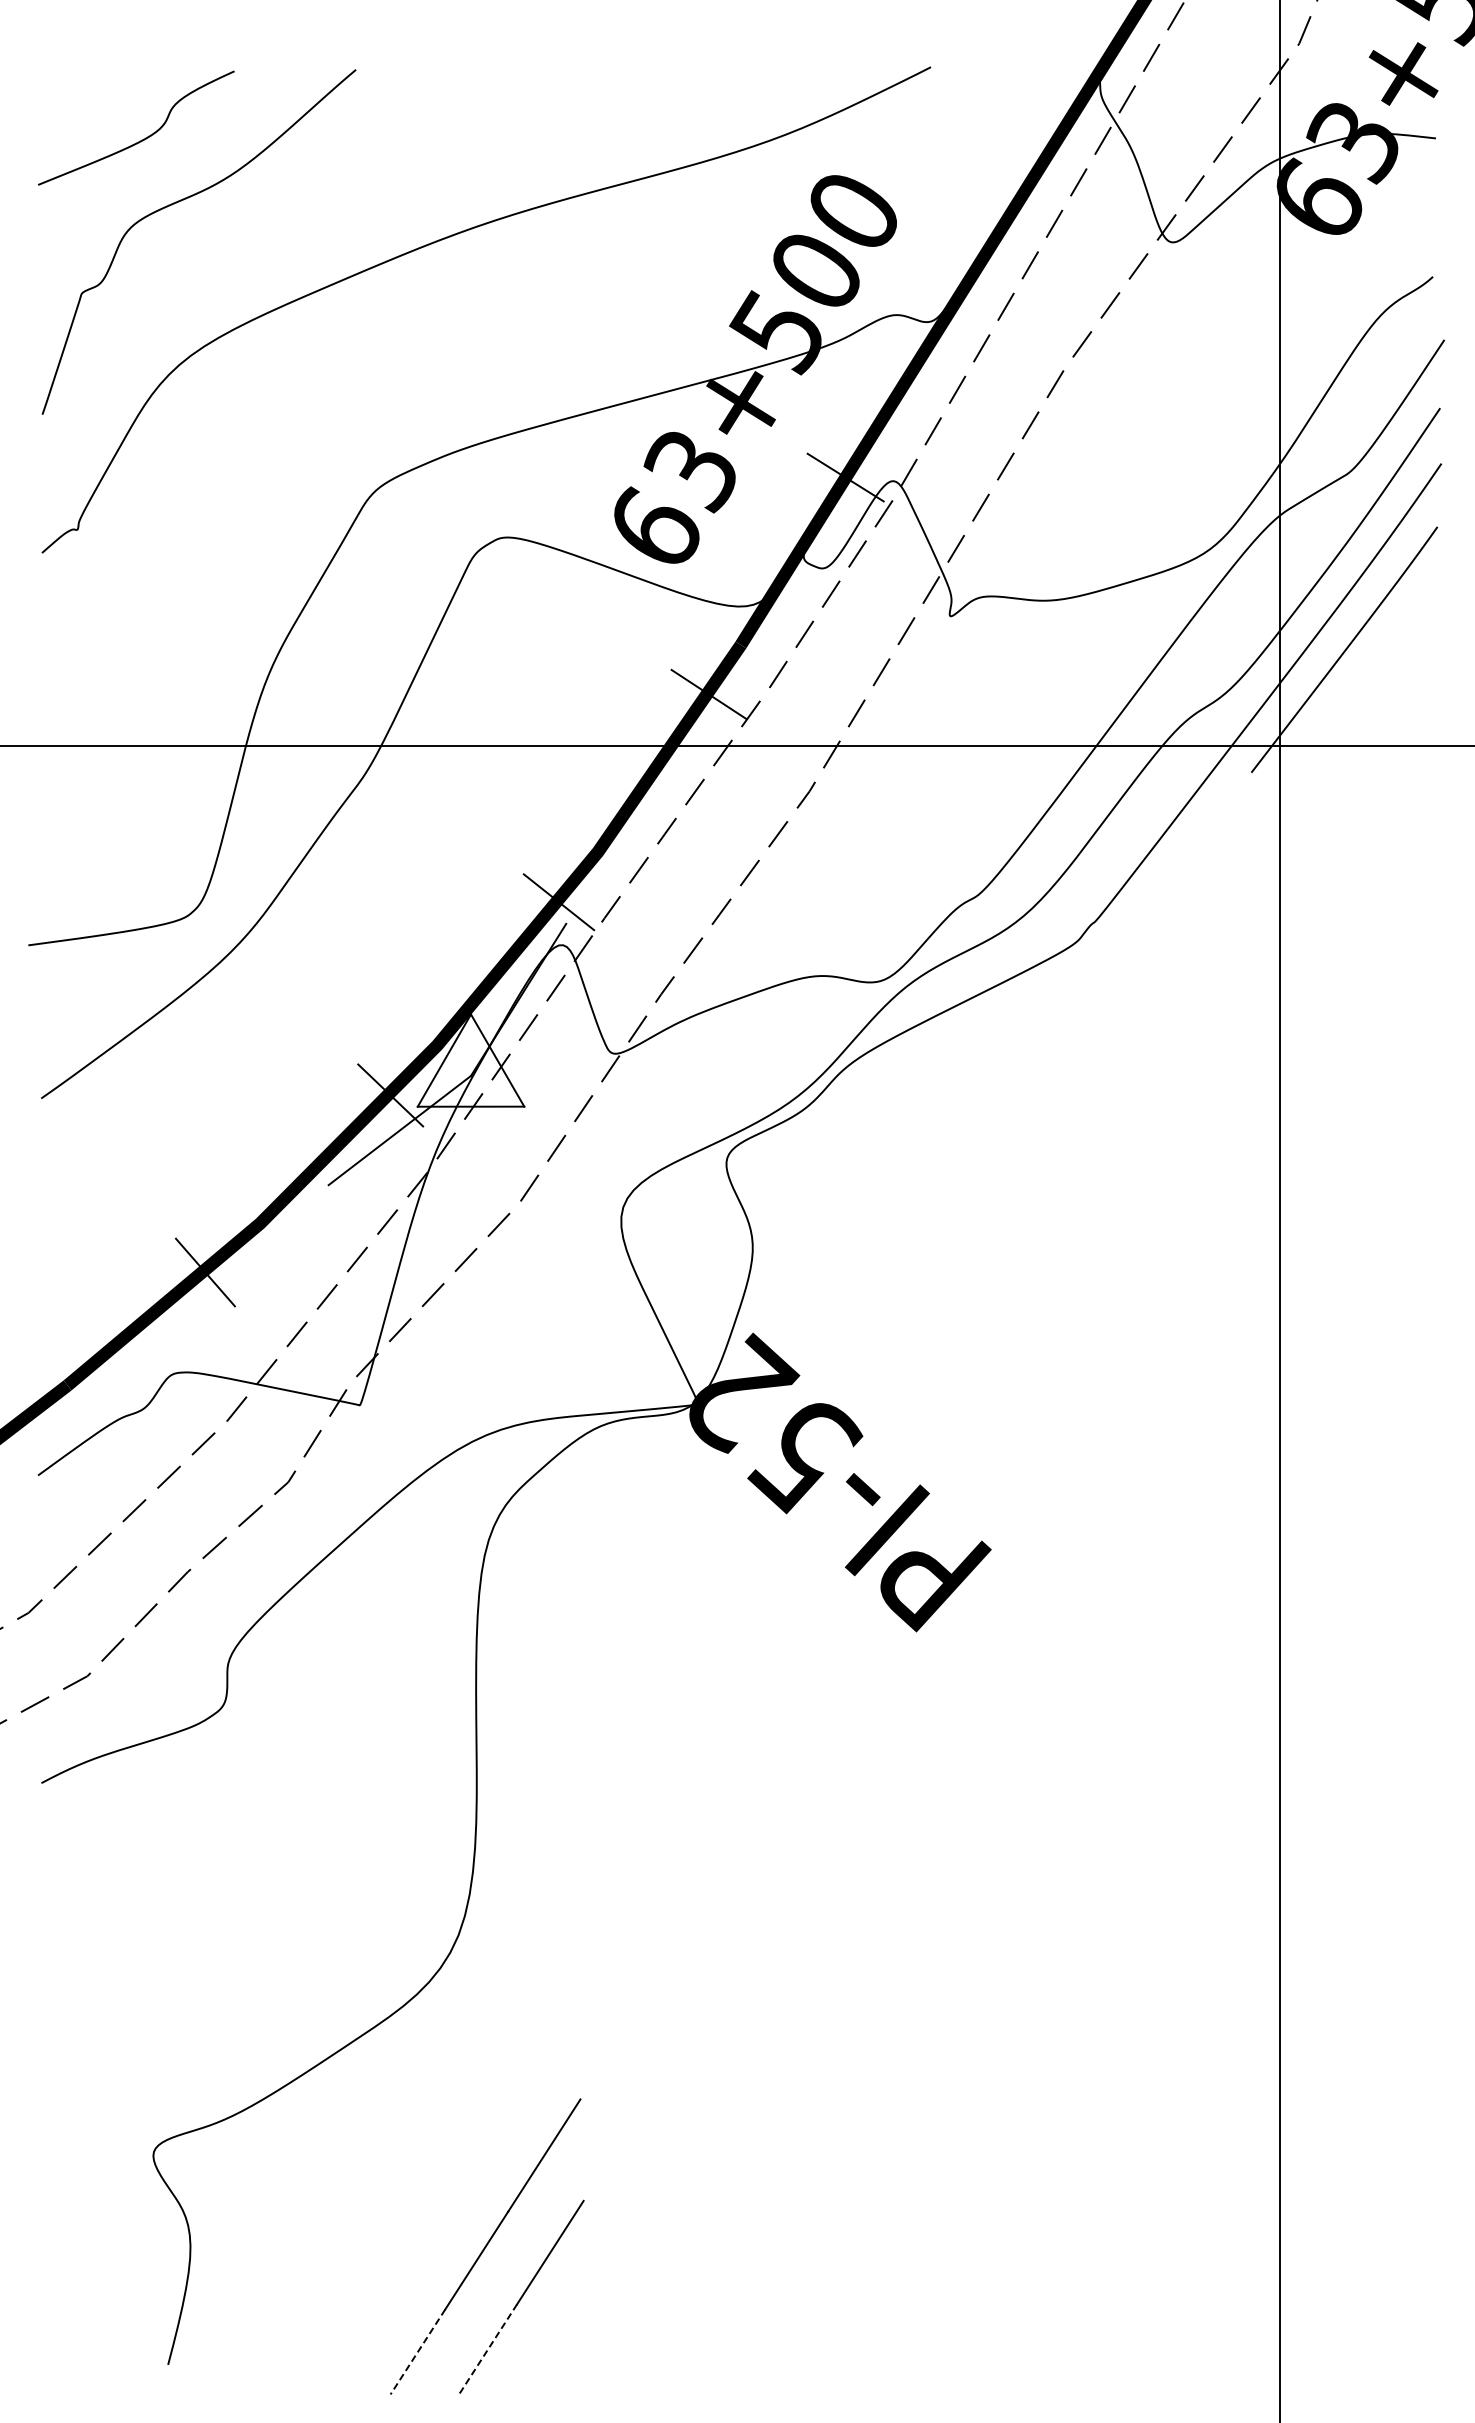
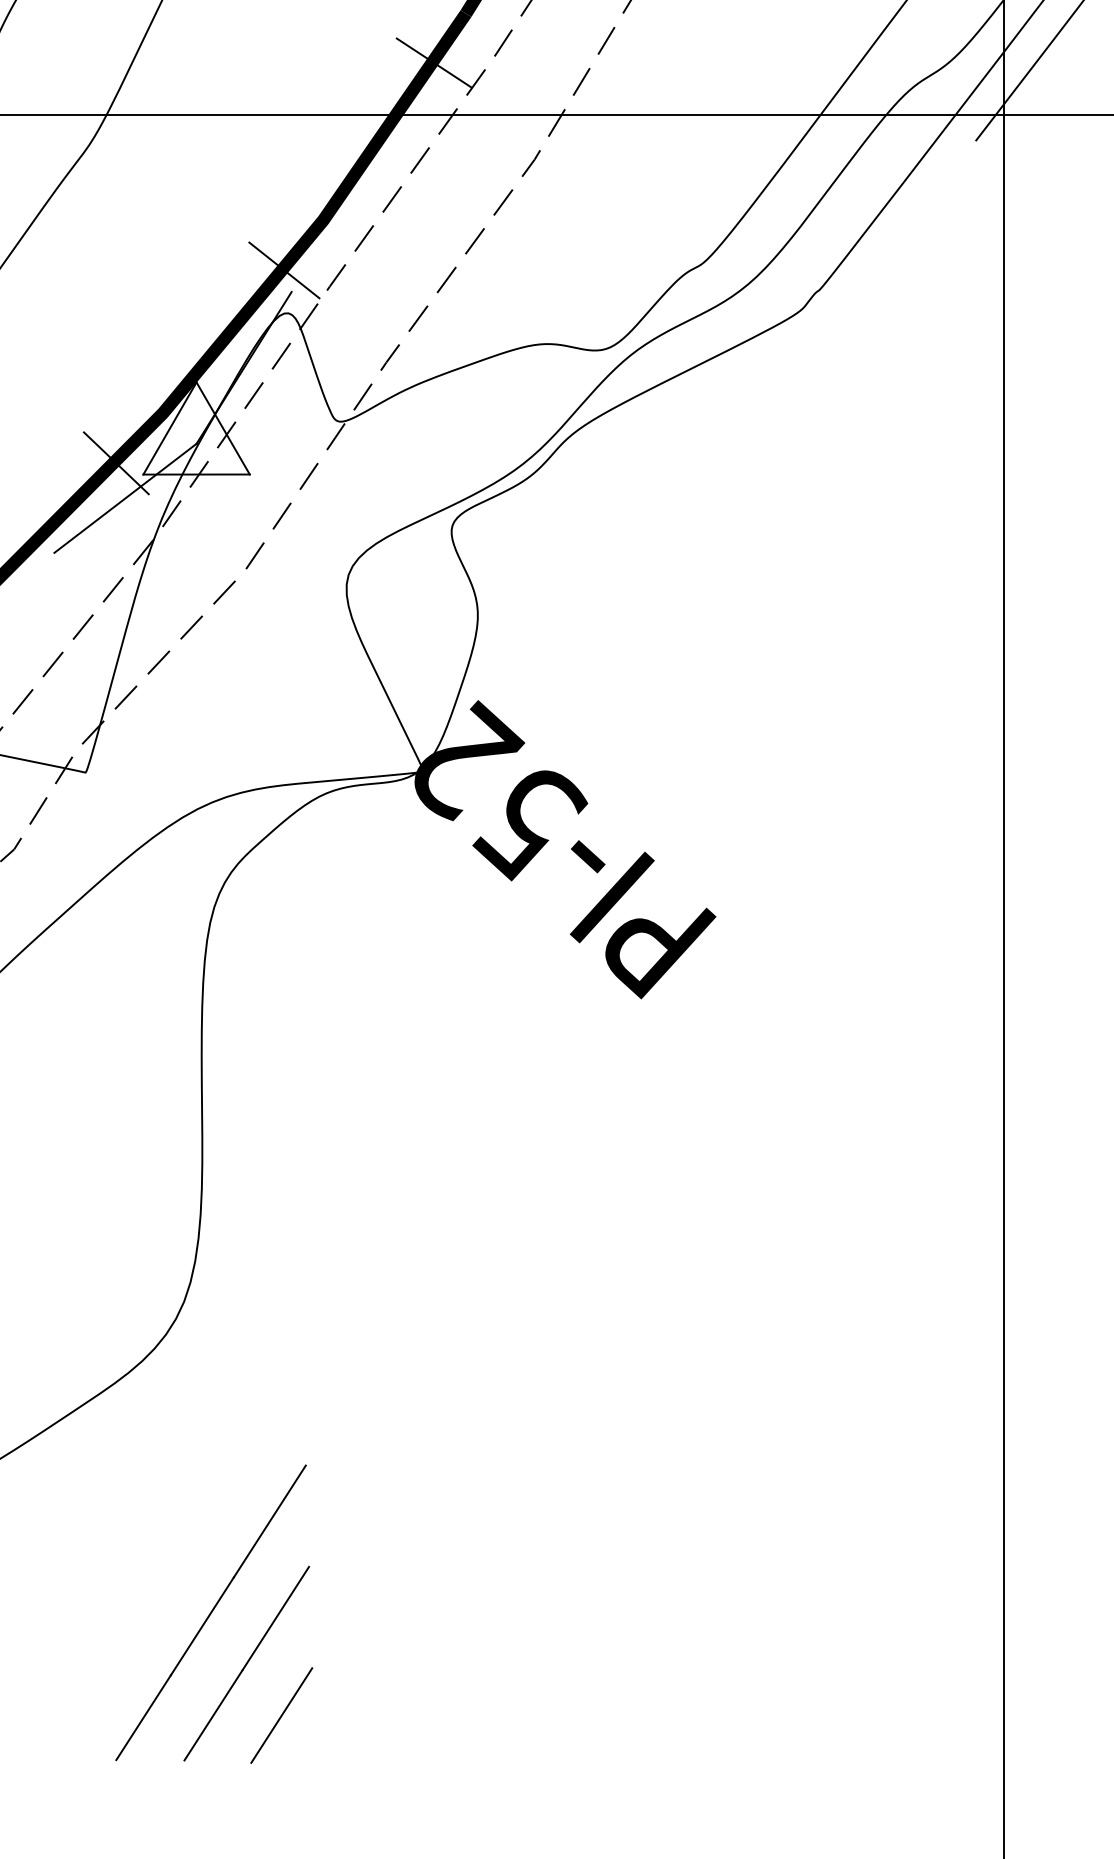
line: (488, 2349) -> (214, 1715), dashed -> solid
line: (555, 2349) -> (280, 1715), added
line: (417, 2351) -> (143, 1717), dashed -> solid

